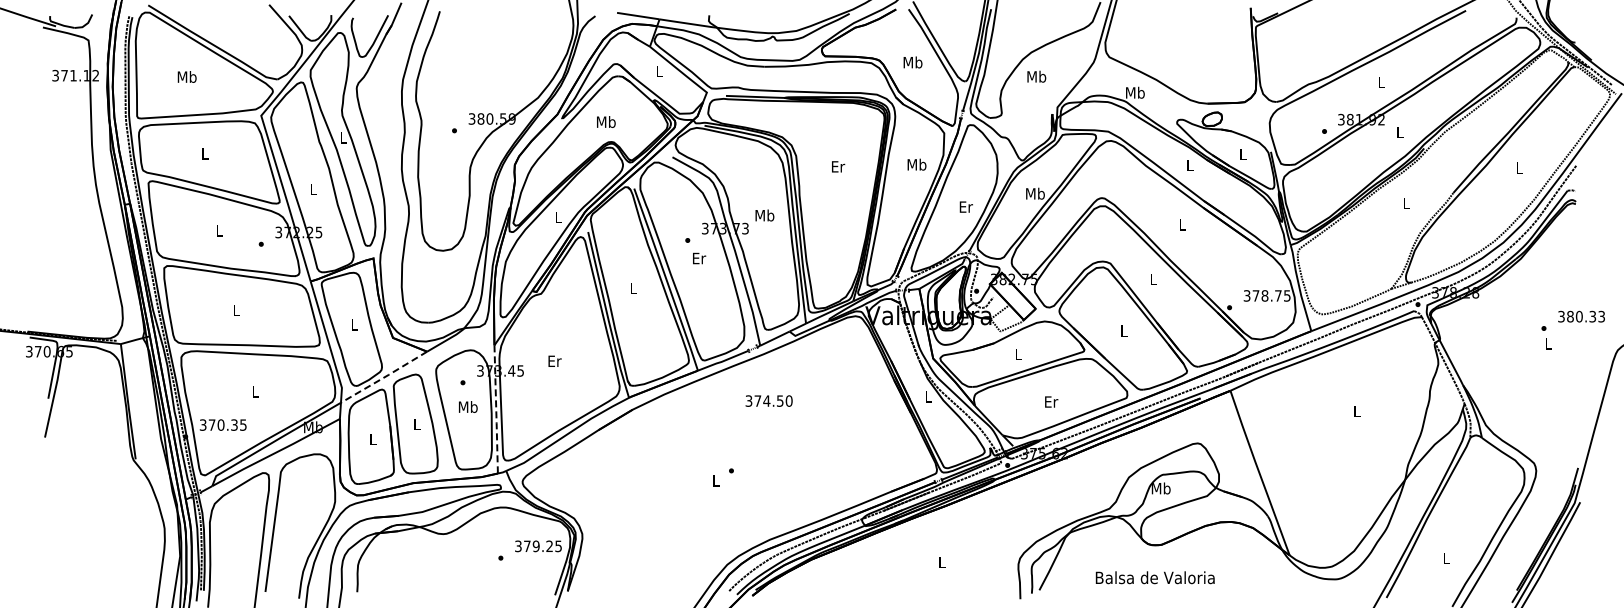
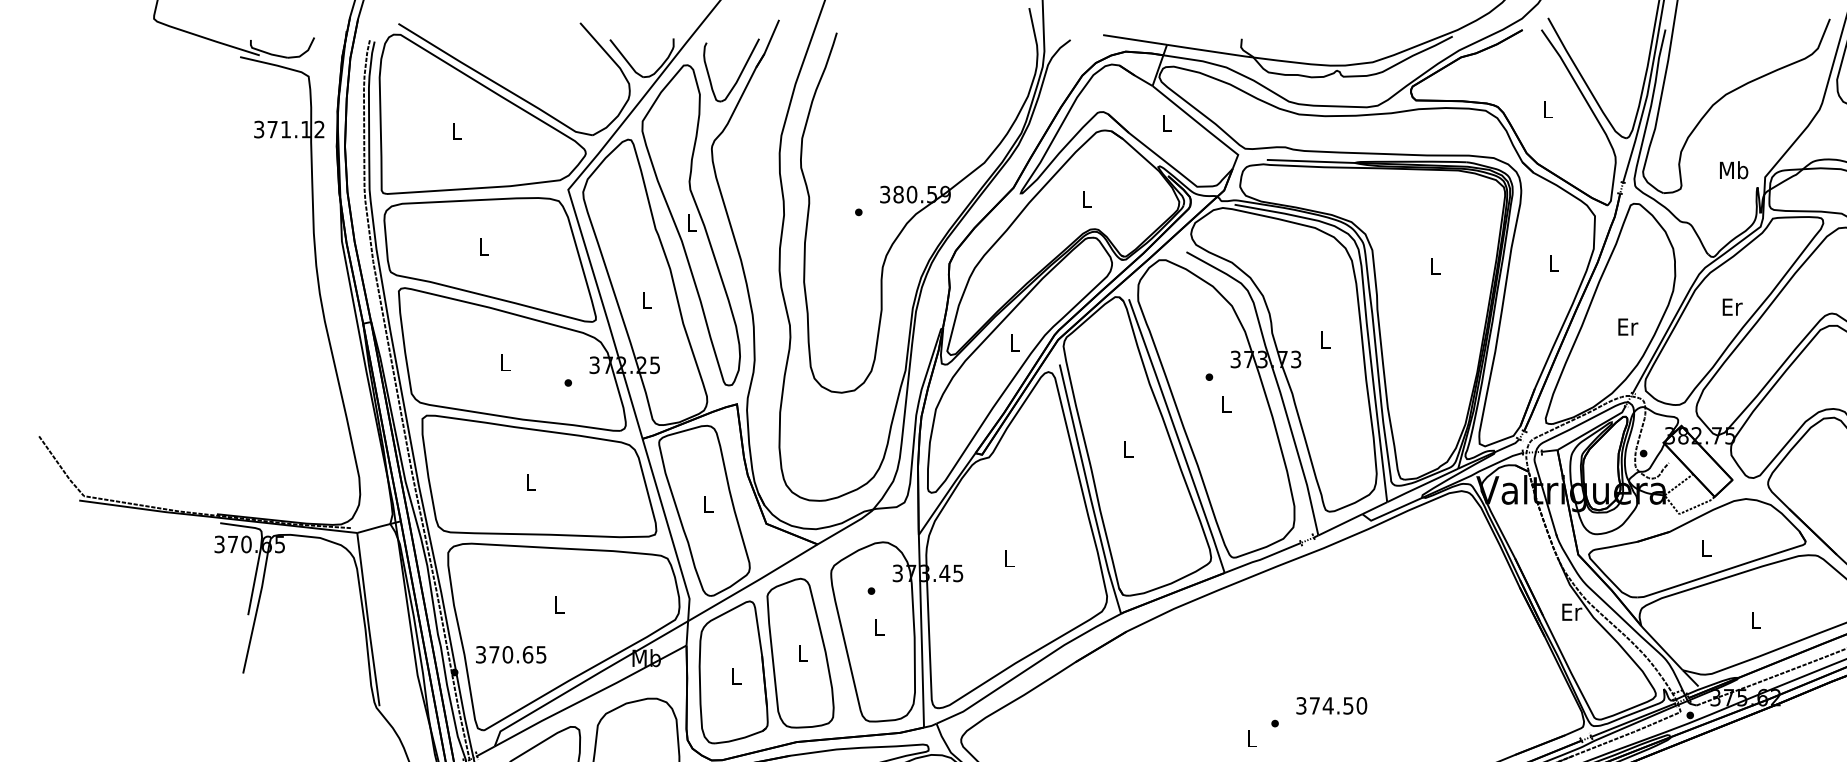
text: (912, 62) -> (1547, 109), Mb -> L
text: (186, 76) -> (455, 130), Mb -> L
text: (1036, 76) -> (1733, 169), moved
text: (606, 121) -> (1087, 198), Mb -> L
text: (916, 164) -> (1553, 263), Mb -> L
text: (838, 166) -> (1435, 266), Er -> L
text: (1035, 193) -> (1732, 306), Mb -> Er
text: (764, 215) -> (1324, 339), Mb -> L
text: (699, 258) -> (1227, 404), Er -> L
text: (554, 360) -> (1009, 557), Er -> L
line: (384, 377) -> (753, 583), dashed -> solid
text: (928, 396) -> (1571, 611), L -> Er
text: (768, 400) -> (1330, 704), moved
text: (1051, 401) -> (1756, 619), Er -> L
text: (467, 406) -> (878, 626), Mb -> L
line: (496, 410) -> (921, 632), dashed -> solid
text: (234, 424) -> (528, 653), 370.35 -> 370.65

